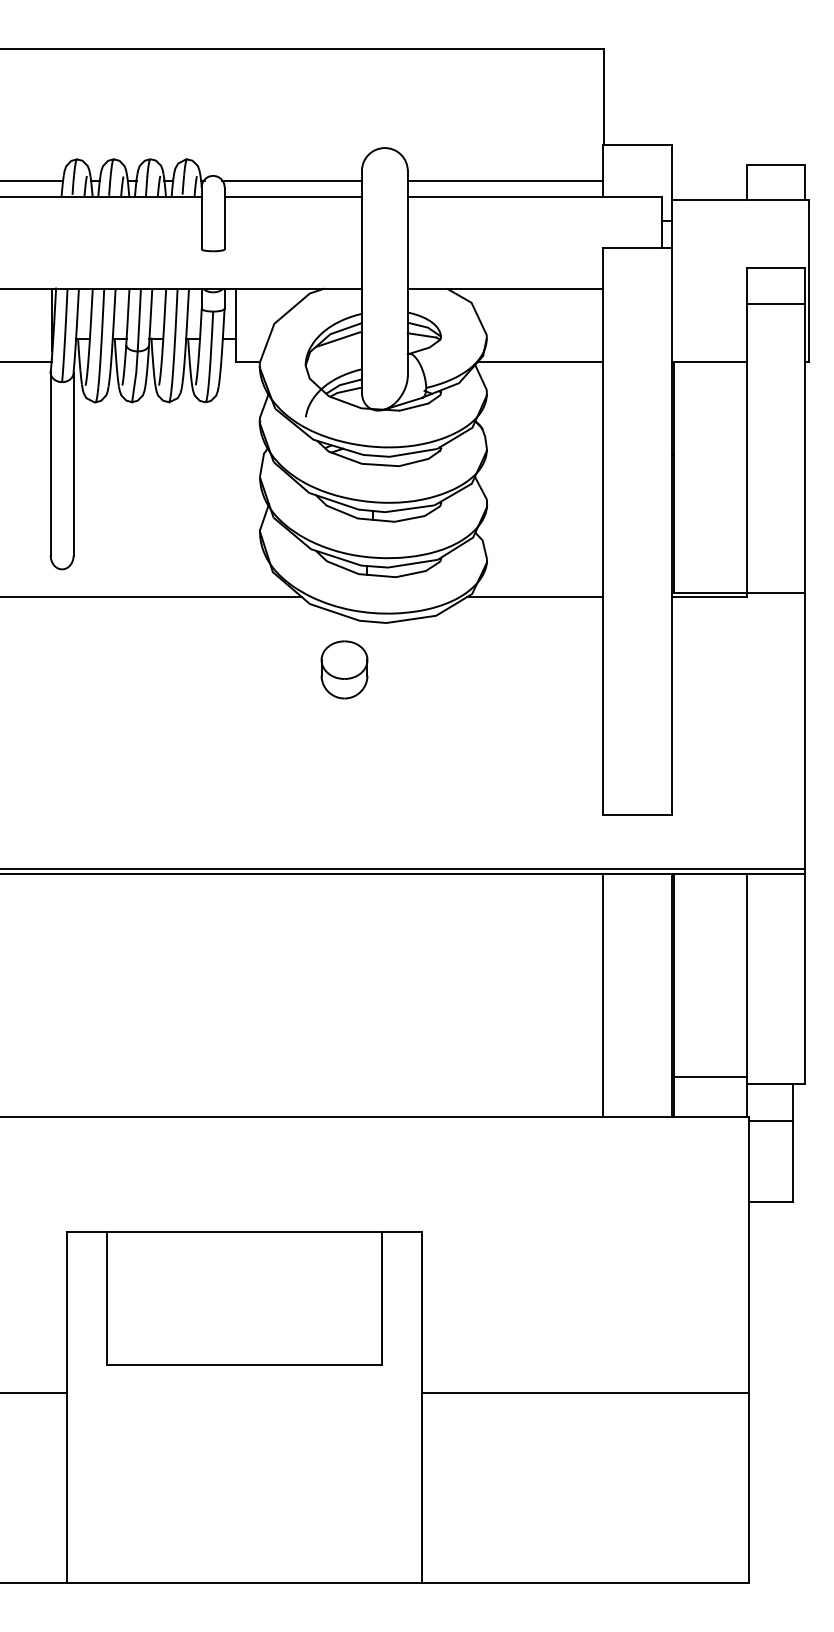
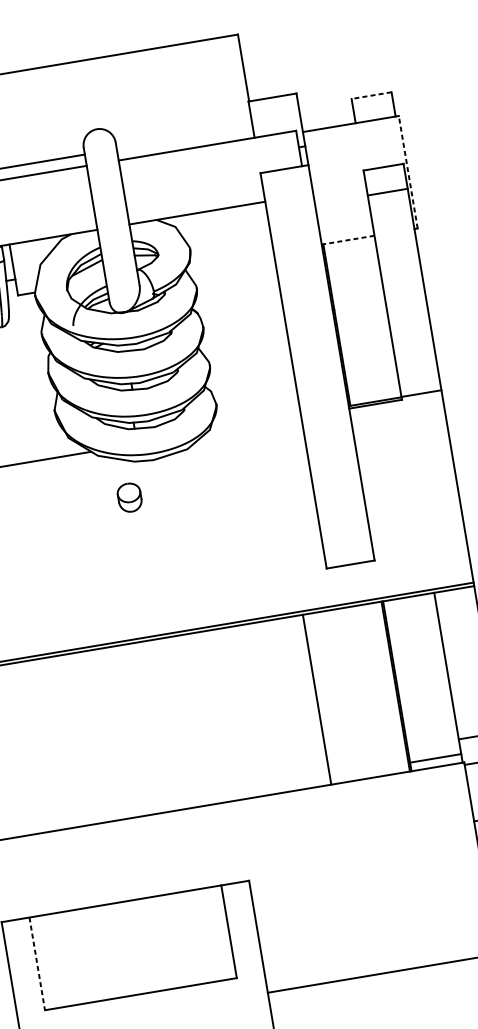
line: (775, 165) -> (371, 95), solid -> dashed
line: (504, 180) -> (184, 137), removed
line: (809, 280) -> (408, 172), solid -> dashed
line: (540, 361) -> (230, 259), removed
line: (709, 361) -> (348, 240), solid -> dashed
line: (534, 596) -> (253, 424), removed
part: (344, 669) -> (129, 497), size x0.7
line: (602, 995) -> (316, 699), moved
line: (710, 1077) -> (435, 758), moved
line: (106, 1299) -> (37, 964), solid -> dashed

